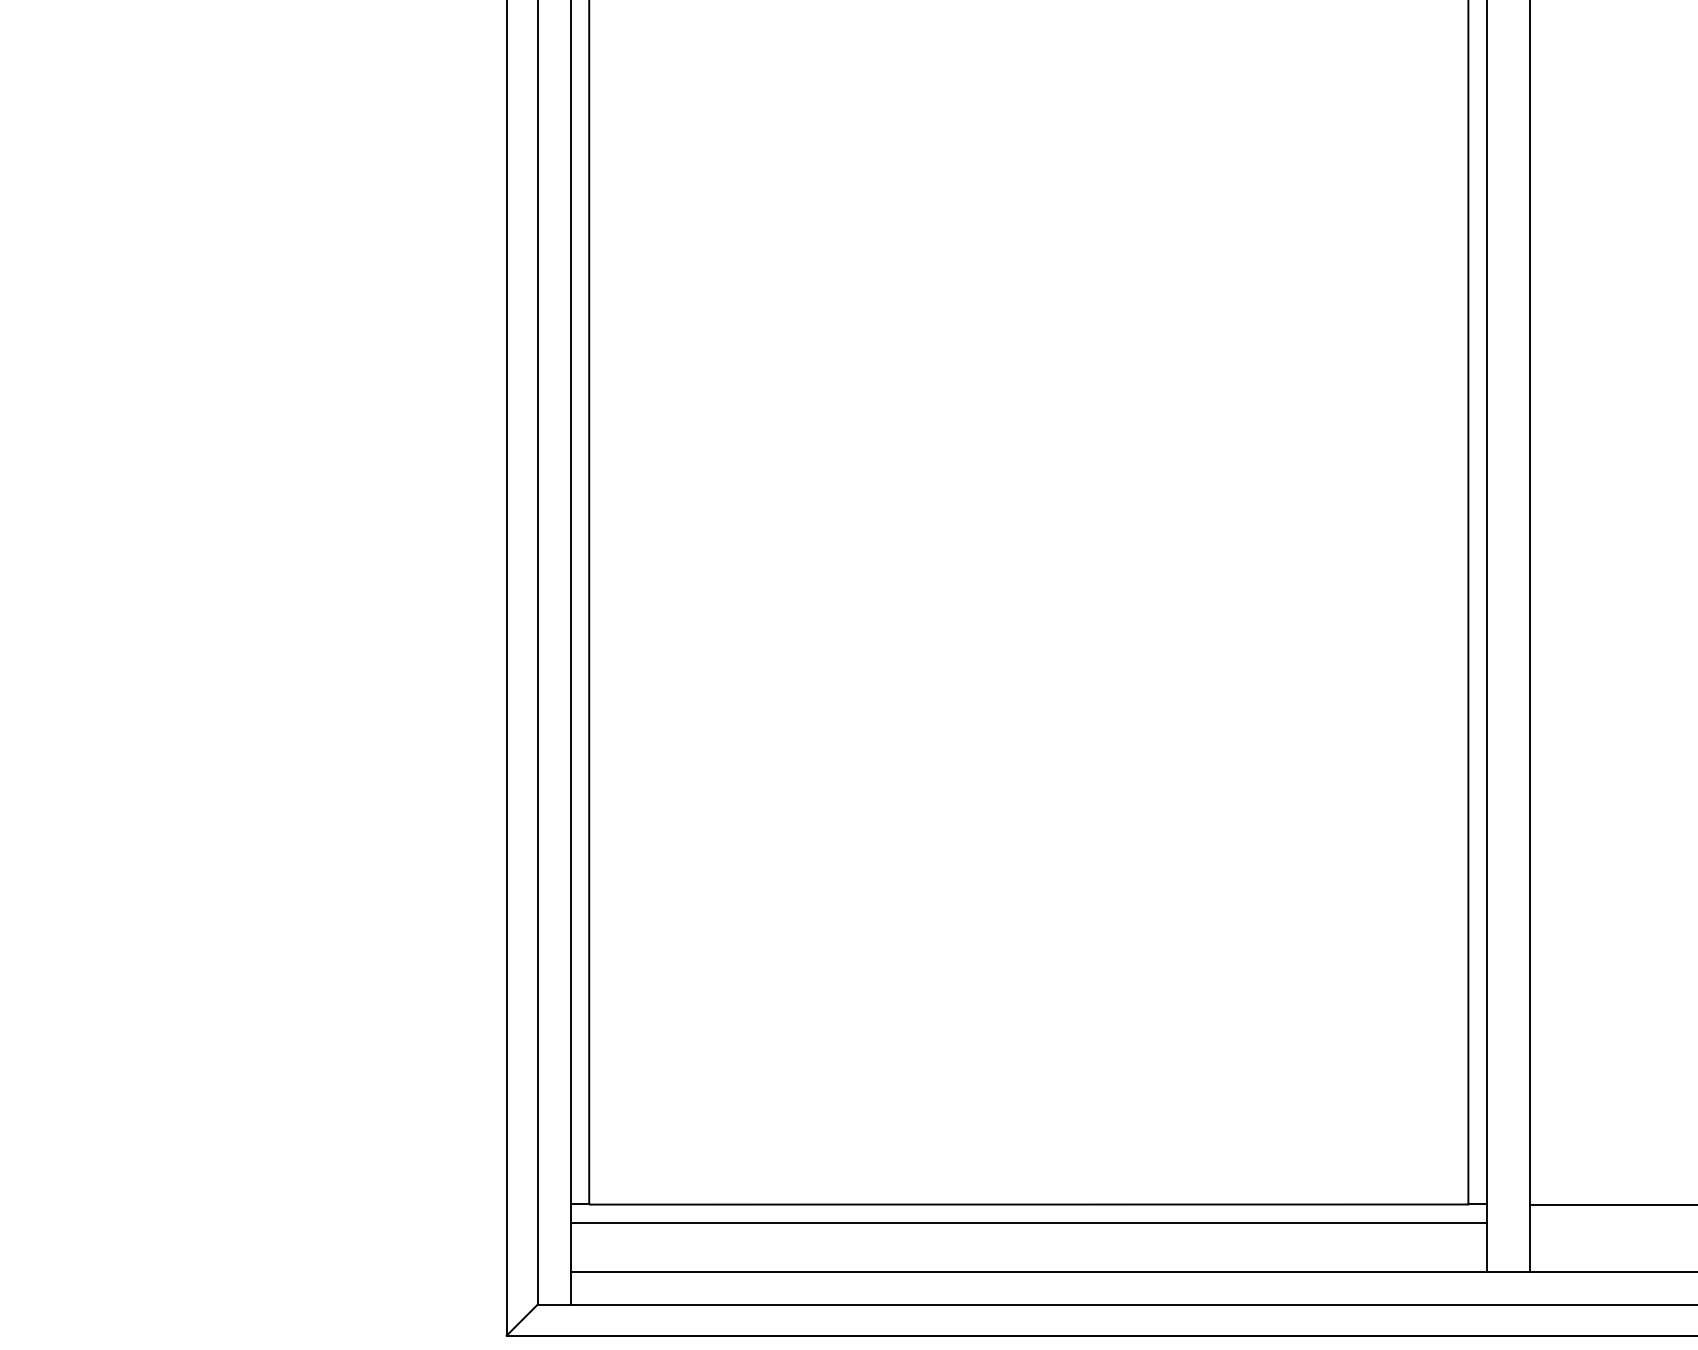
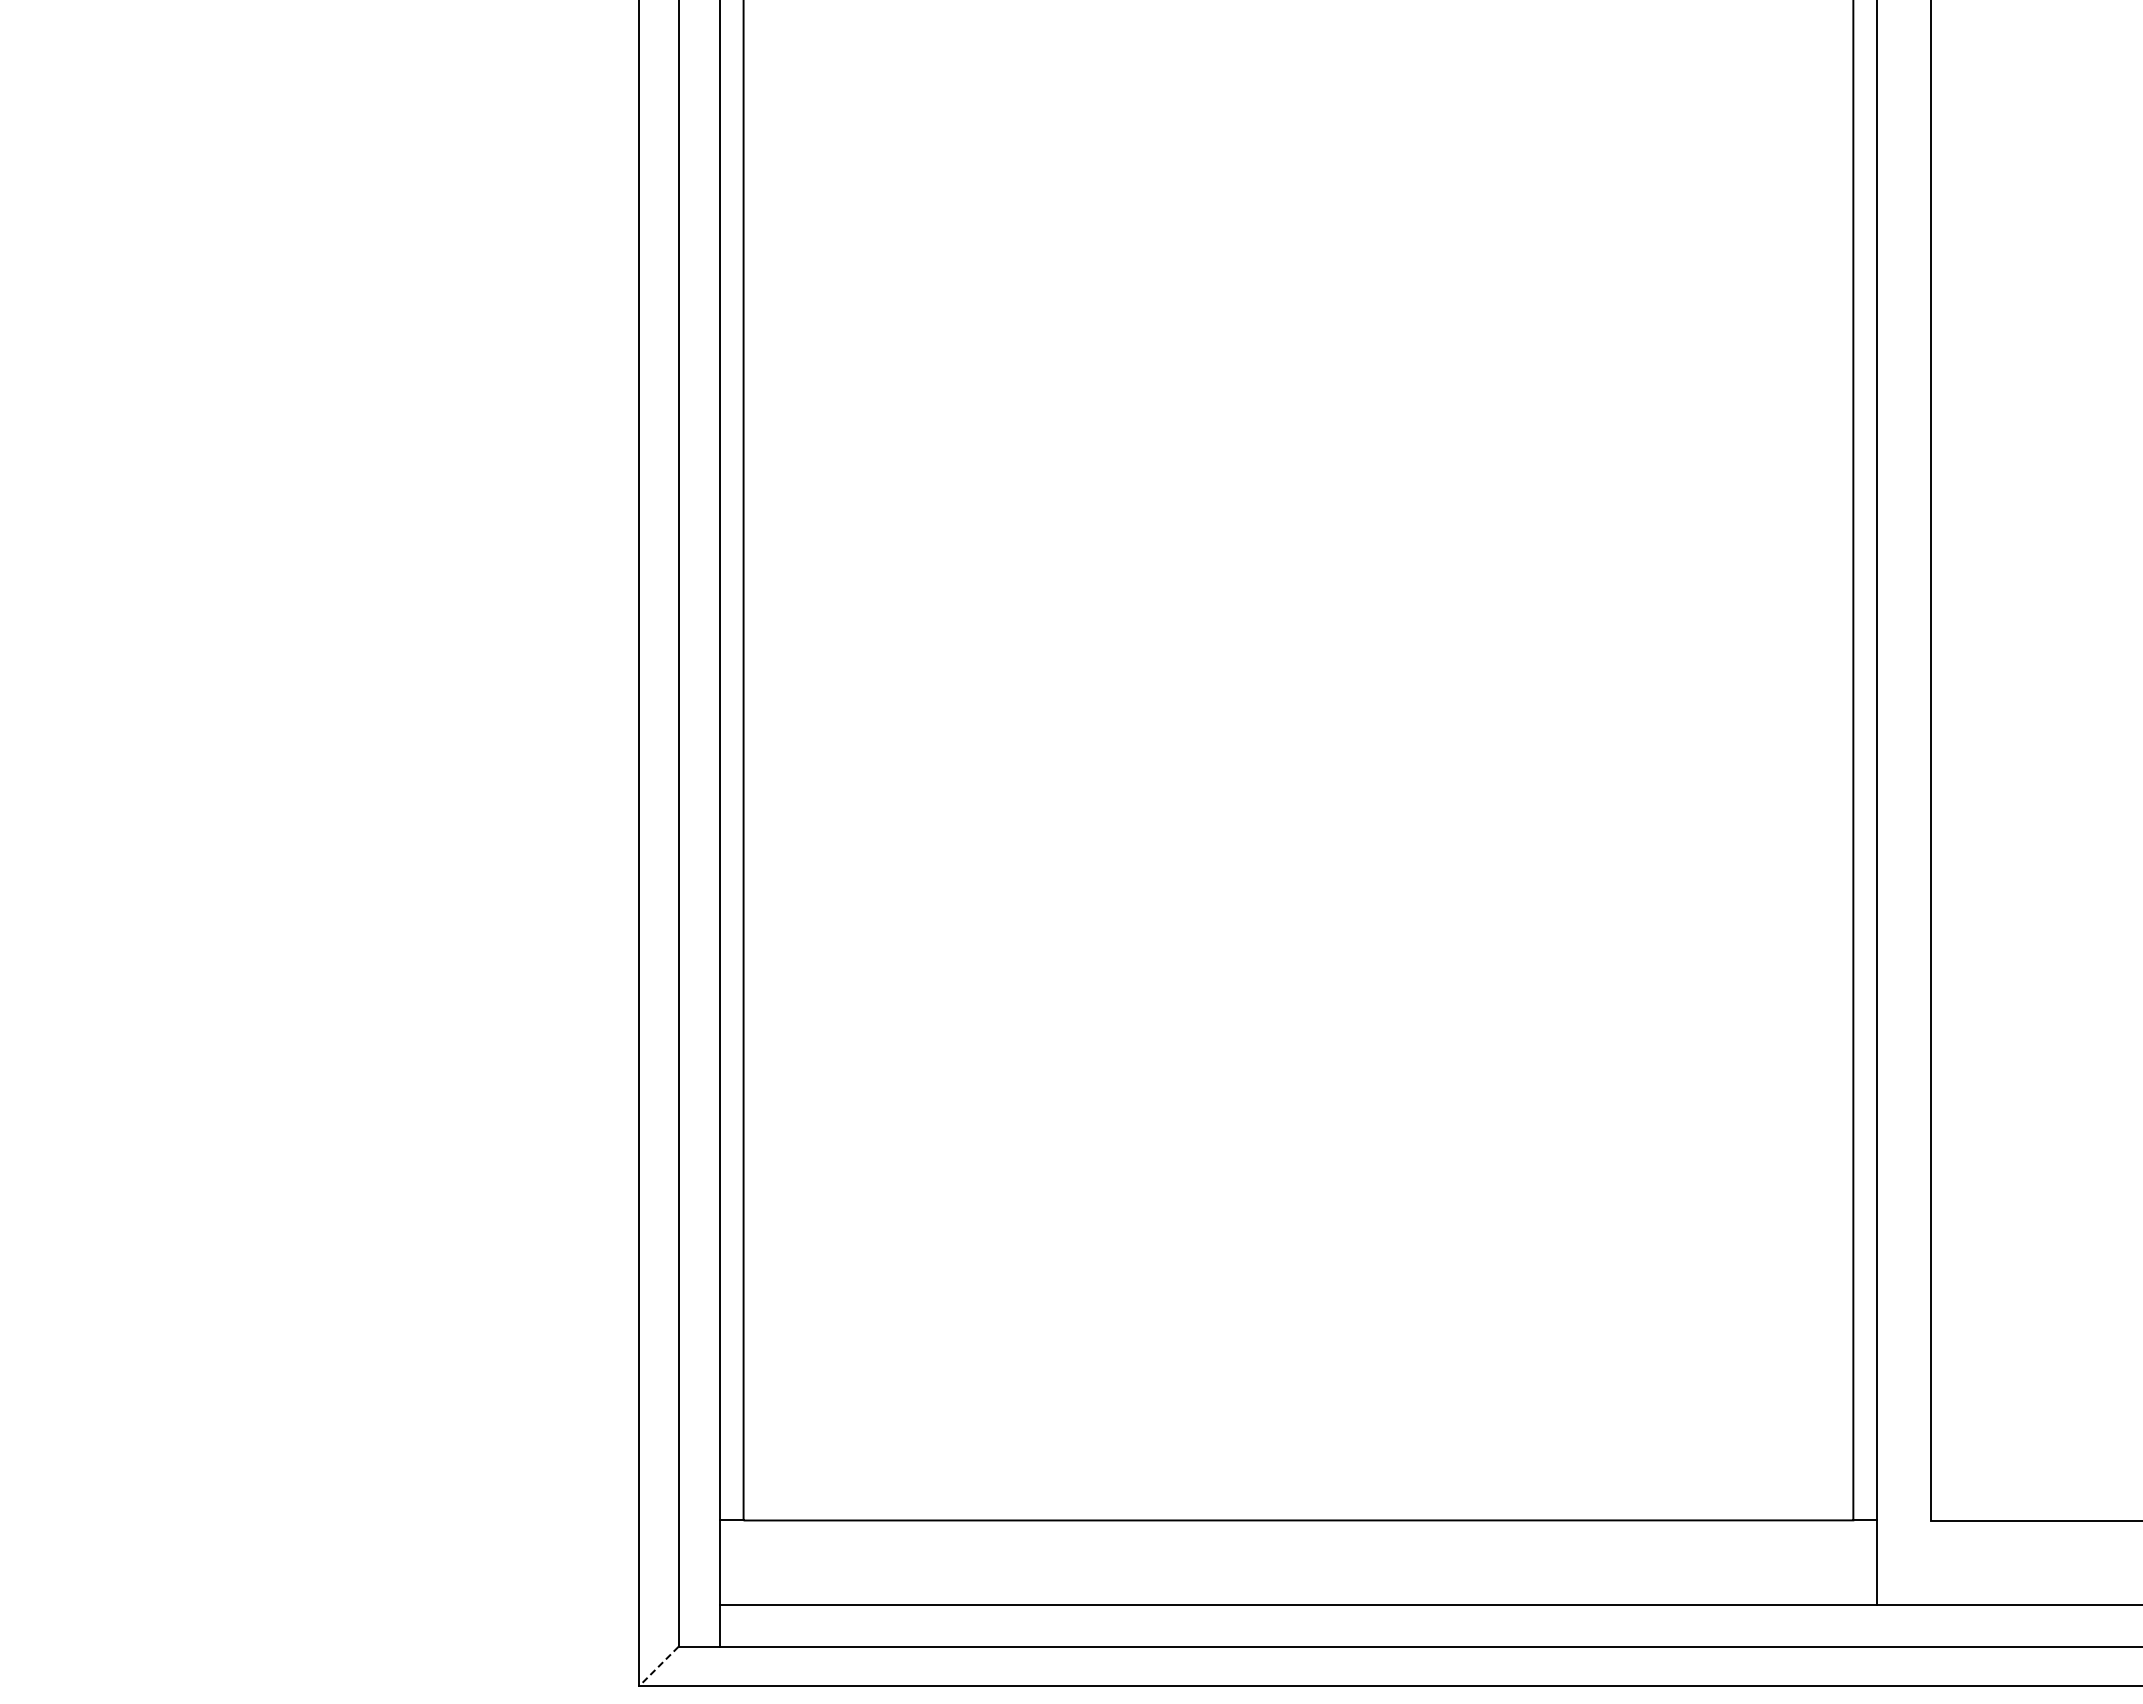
line: (1028, 1222) -> (1298, 1543), removed
line: (1529, 1237) -> (1930, 1562), removed
line: (522, 1320) -> (659, 1666), solid -> dashed

